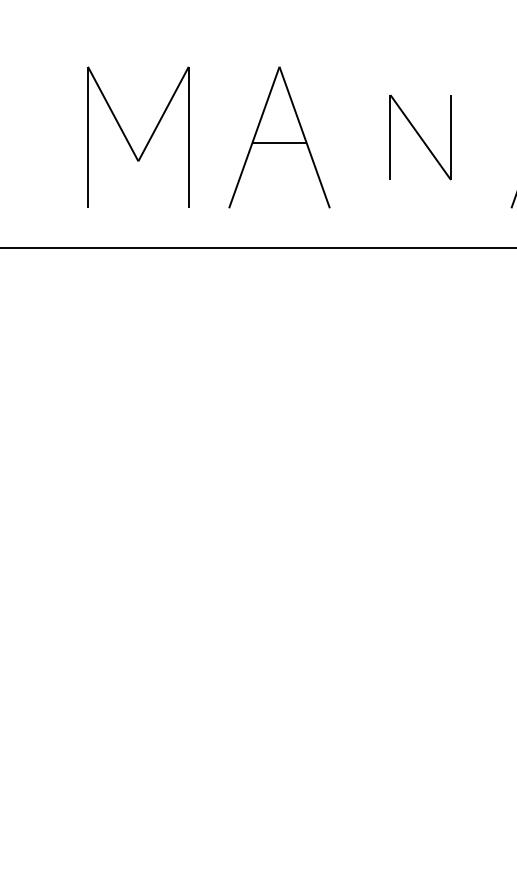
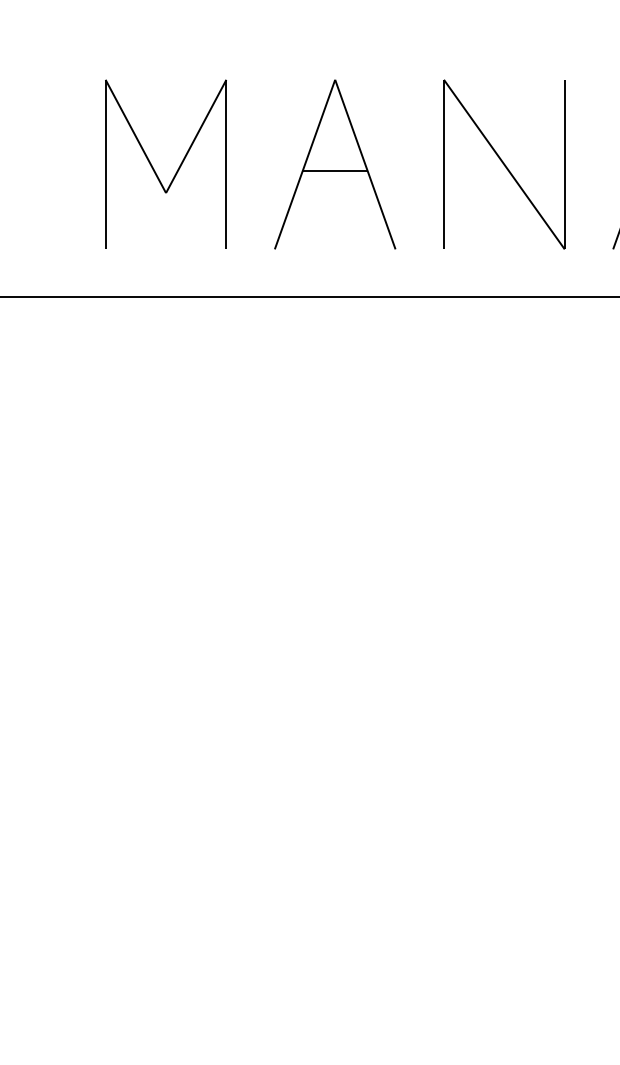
part: (420, 137) -> (504, 164), size x1.67

